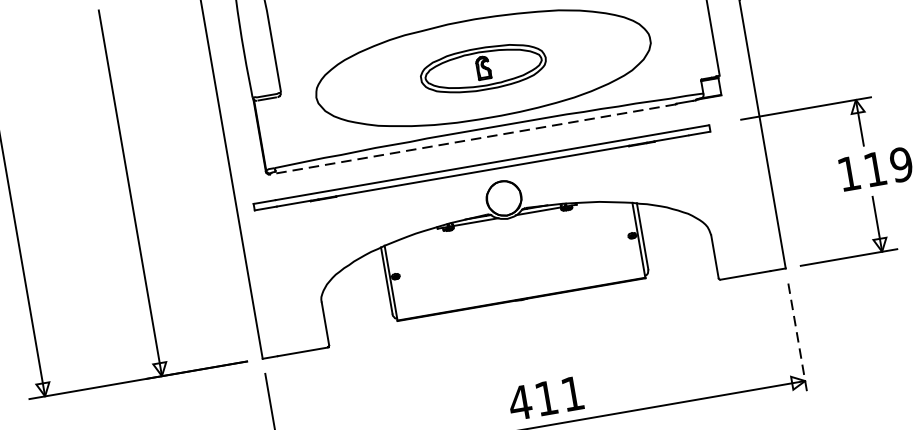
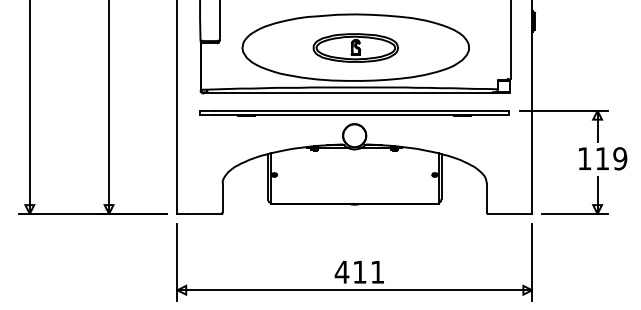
line: (472, 139) -> (340, 93), dashed -> solid
part: (481, 168) -> (354, 113), moved
line: (798, 340) -> (532, 262), dashed -> solid

